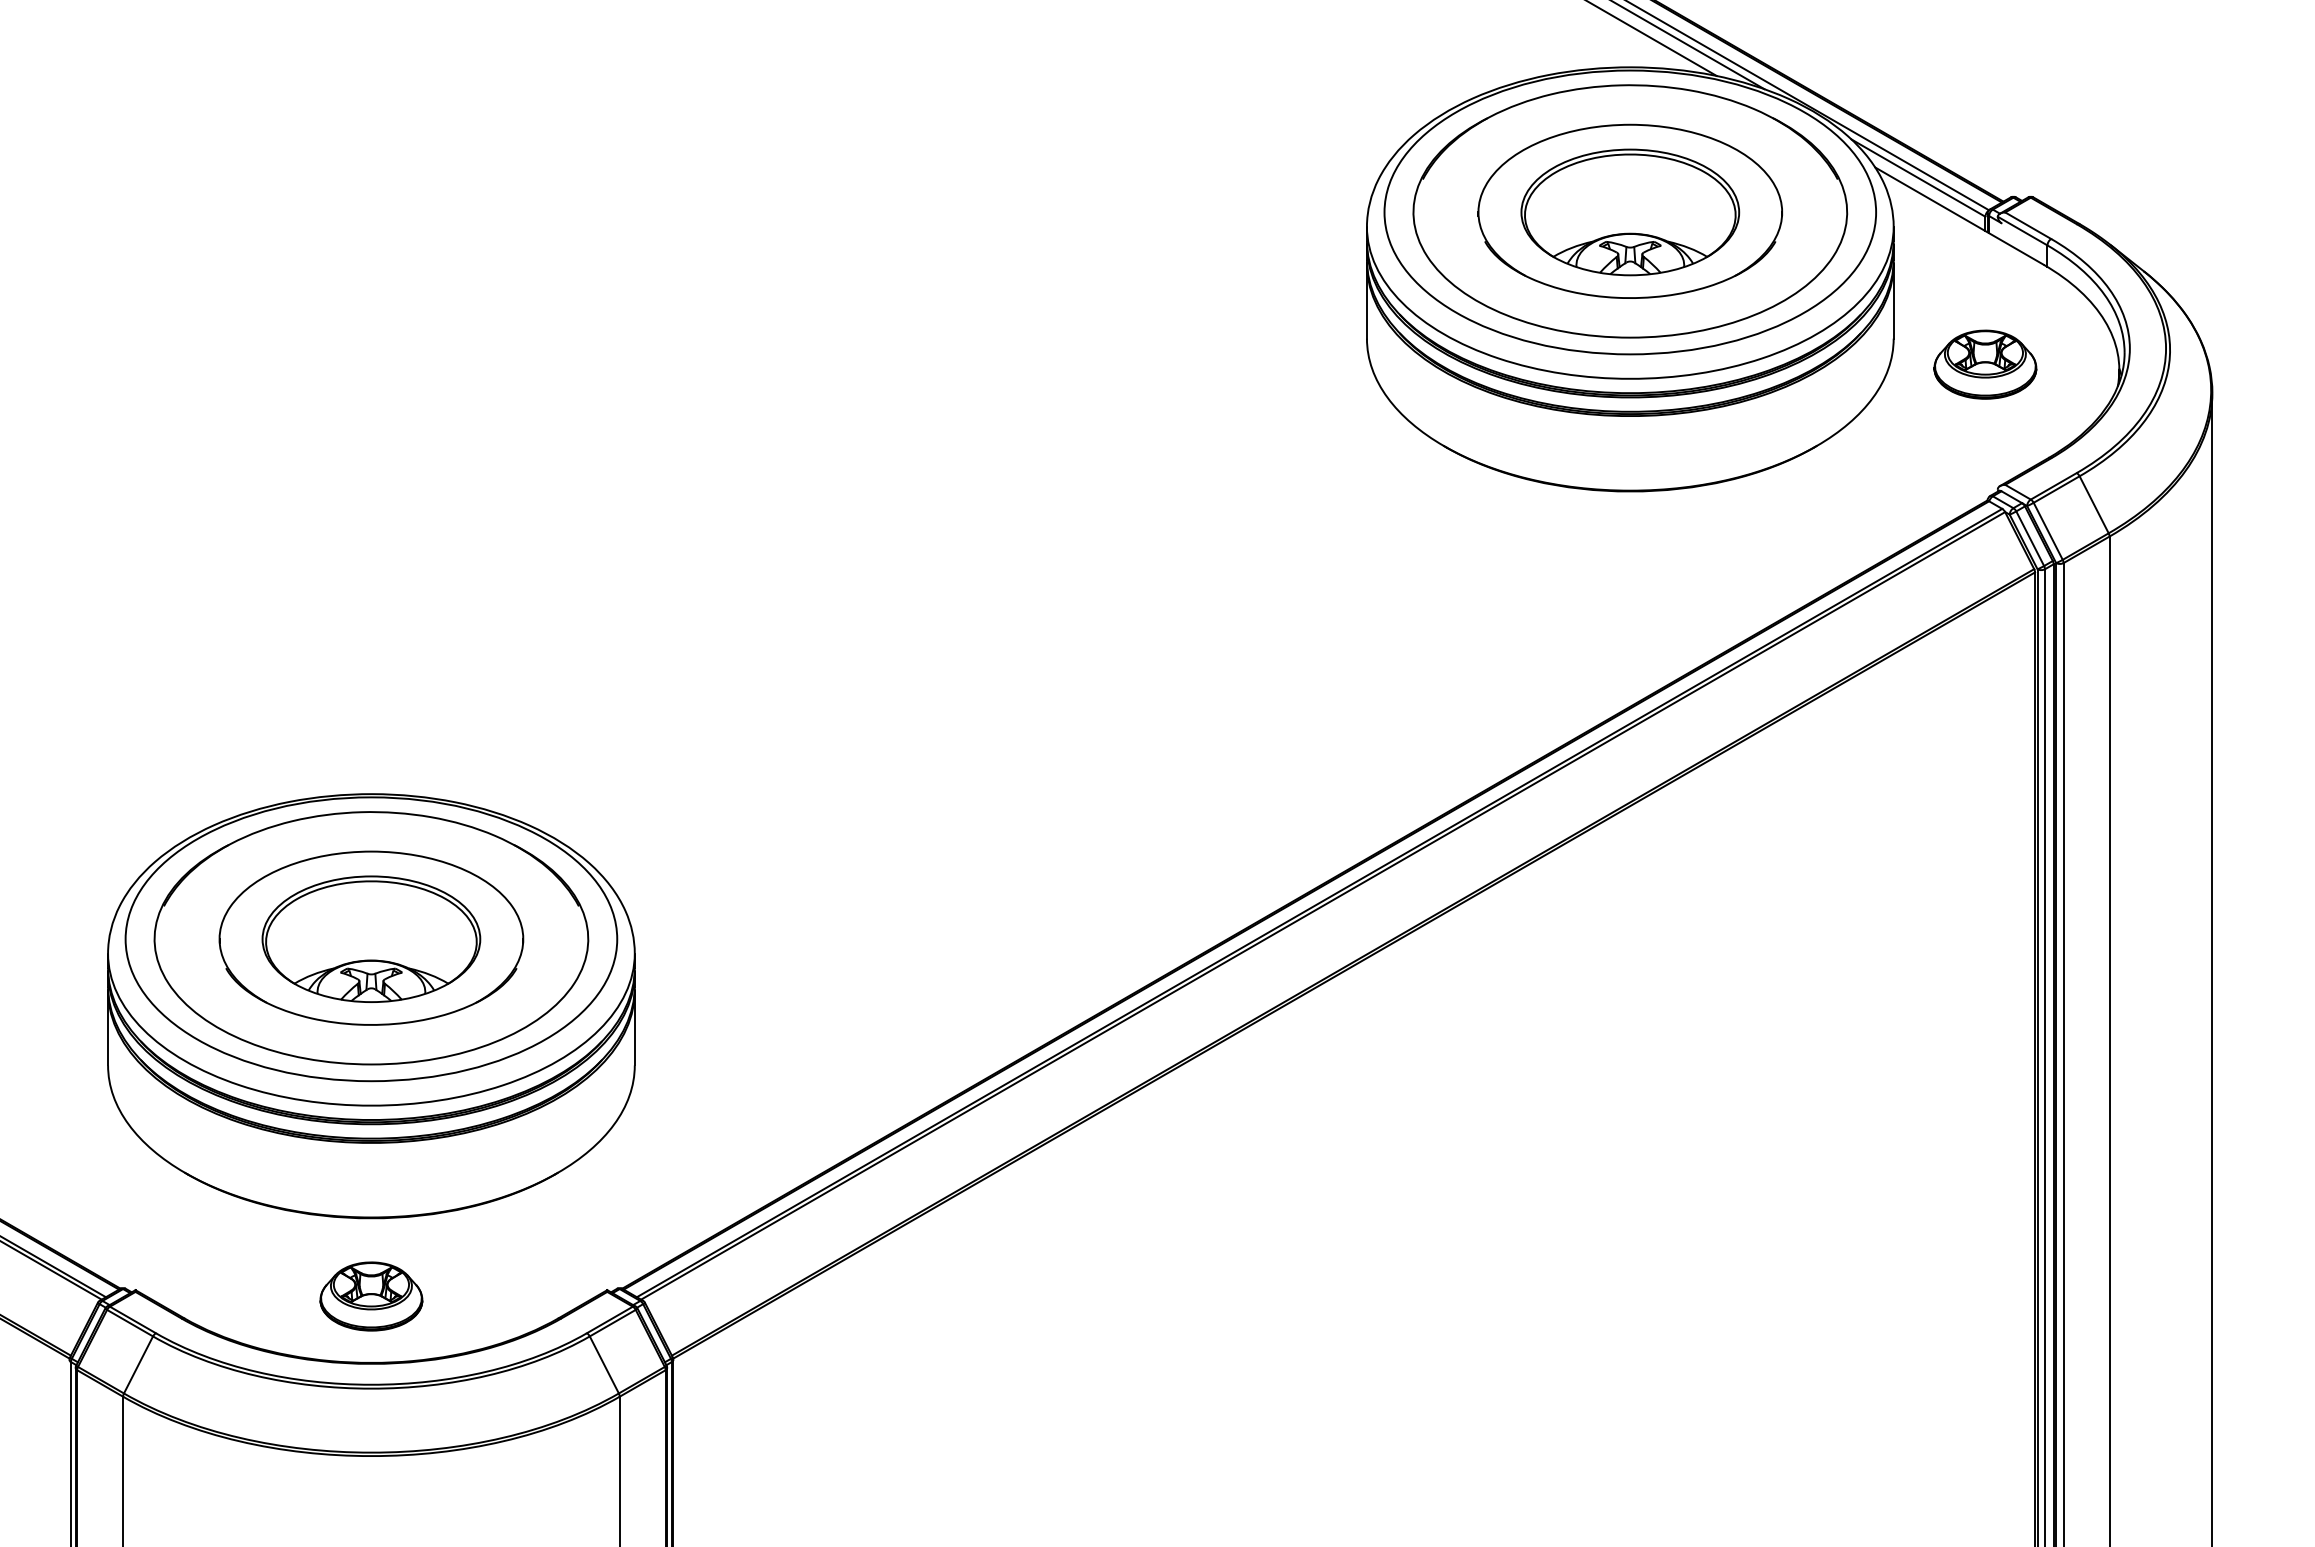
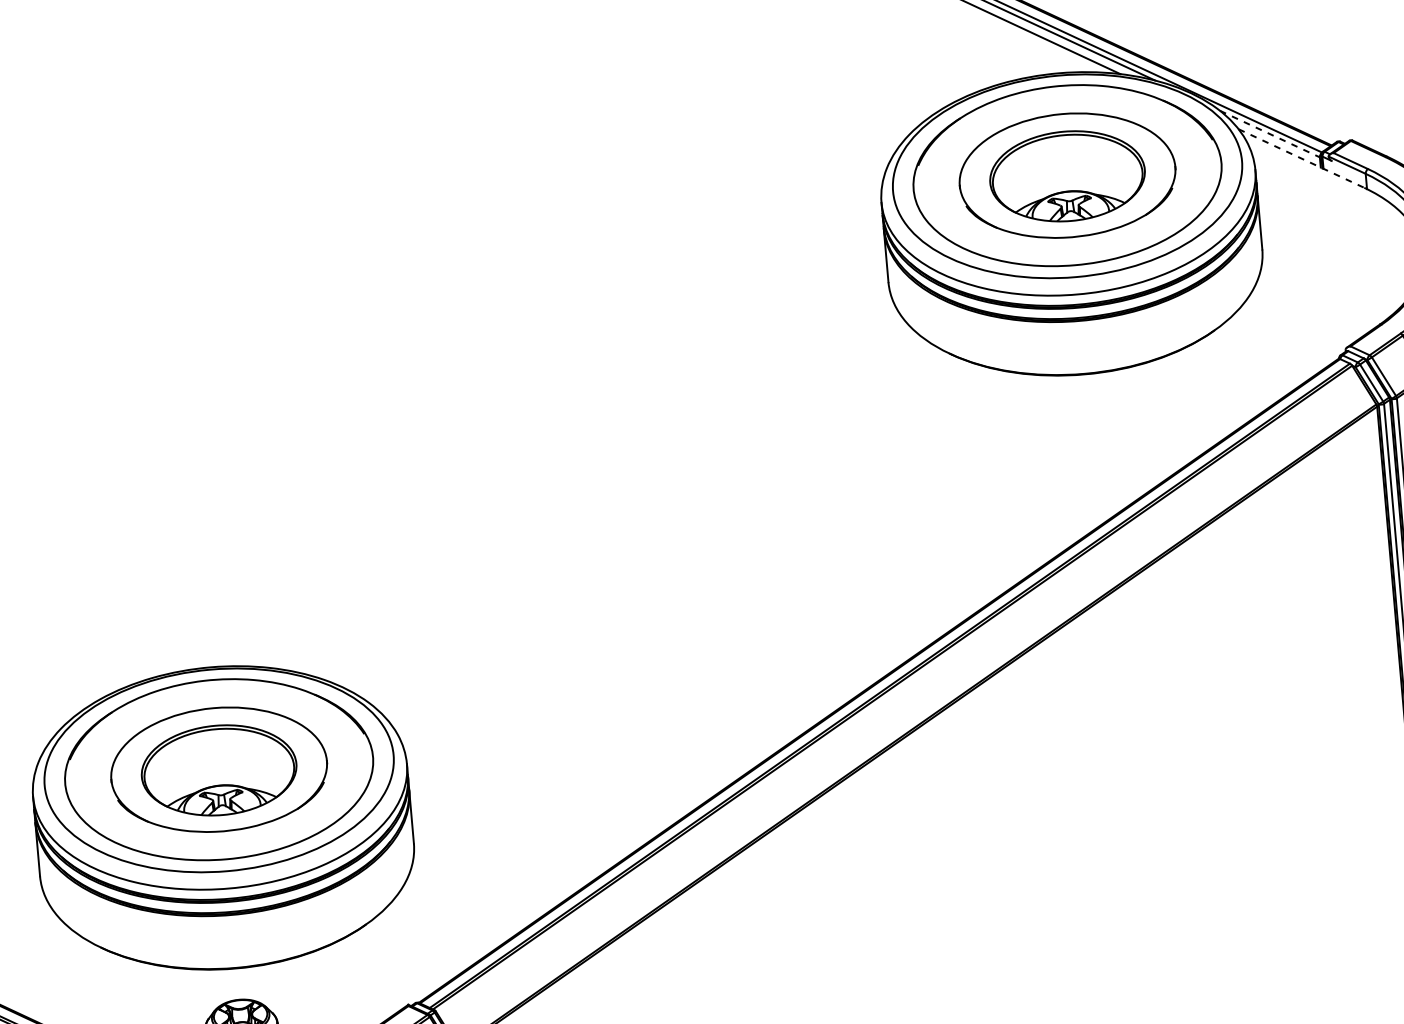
line: (1918, 178) -> (1270, 134), solid -> dashed
line: (1959, 216) -> (1301, 158), solid -> dashed
part: (1985, 364) -> (1329, 262), removed

